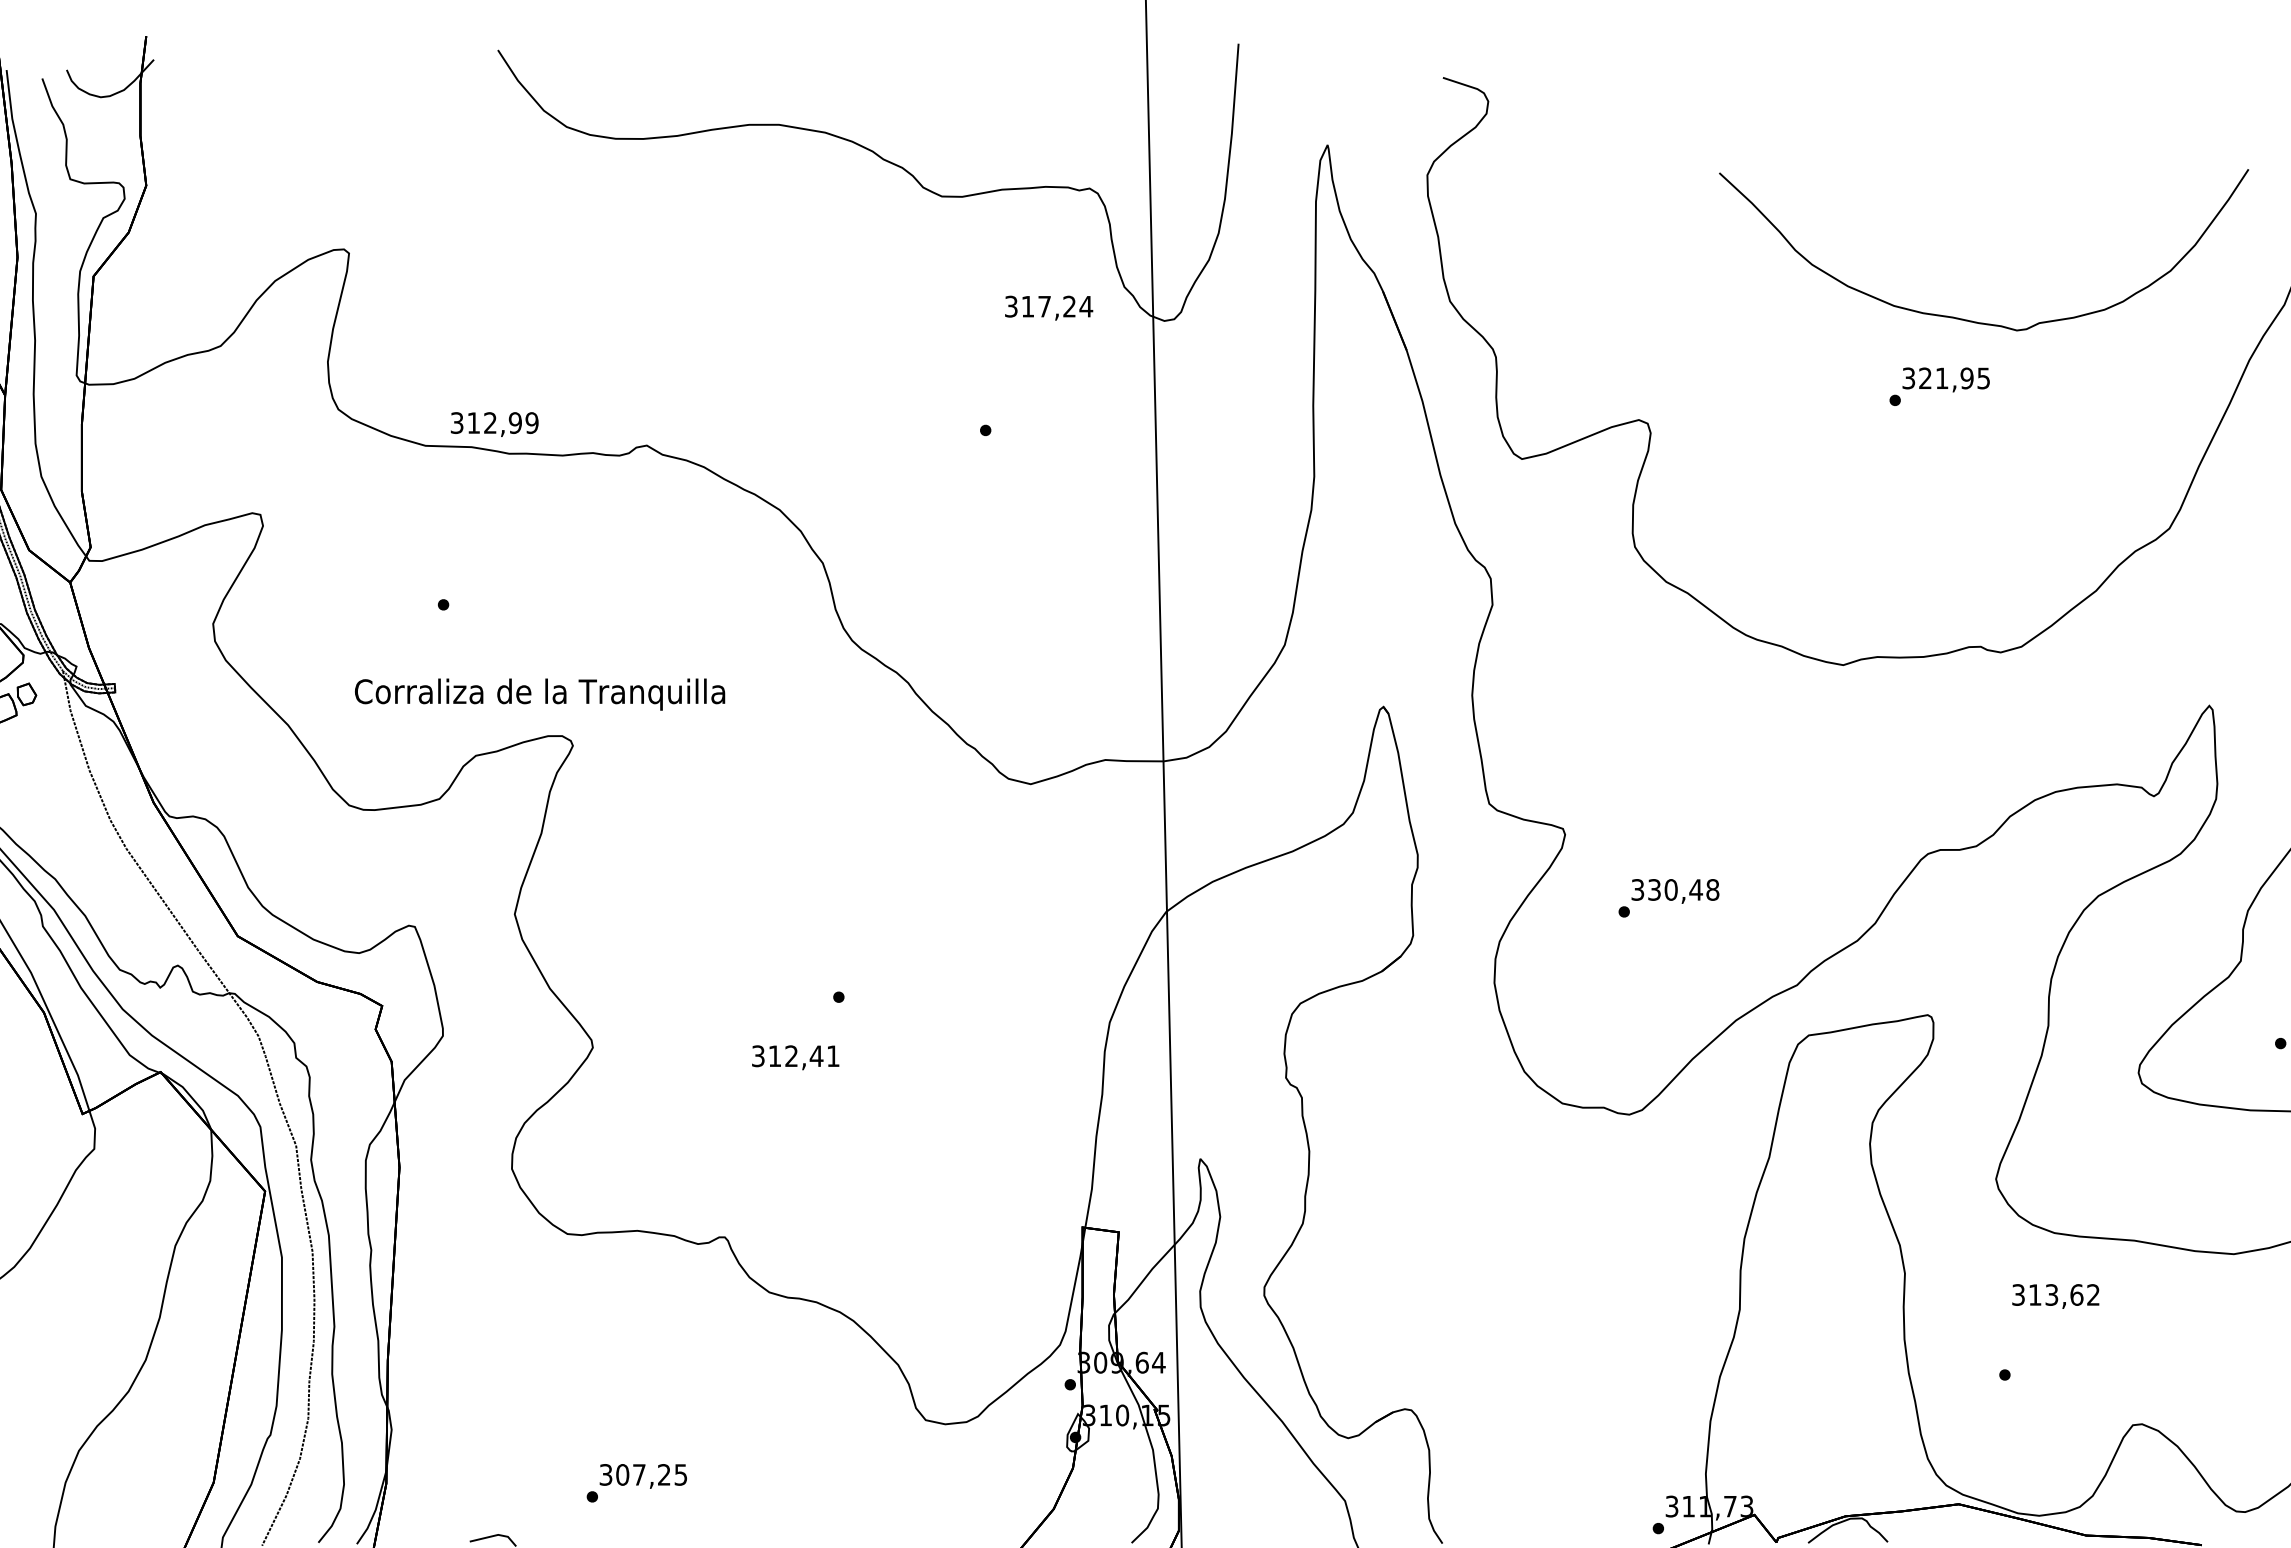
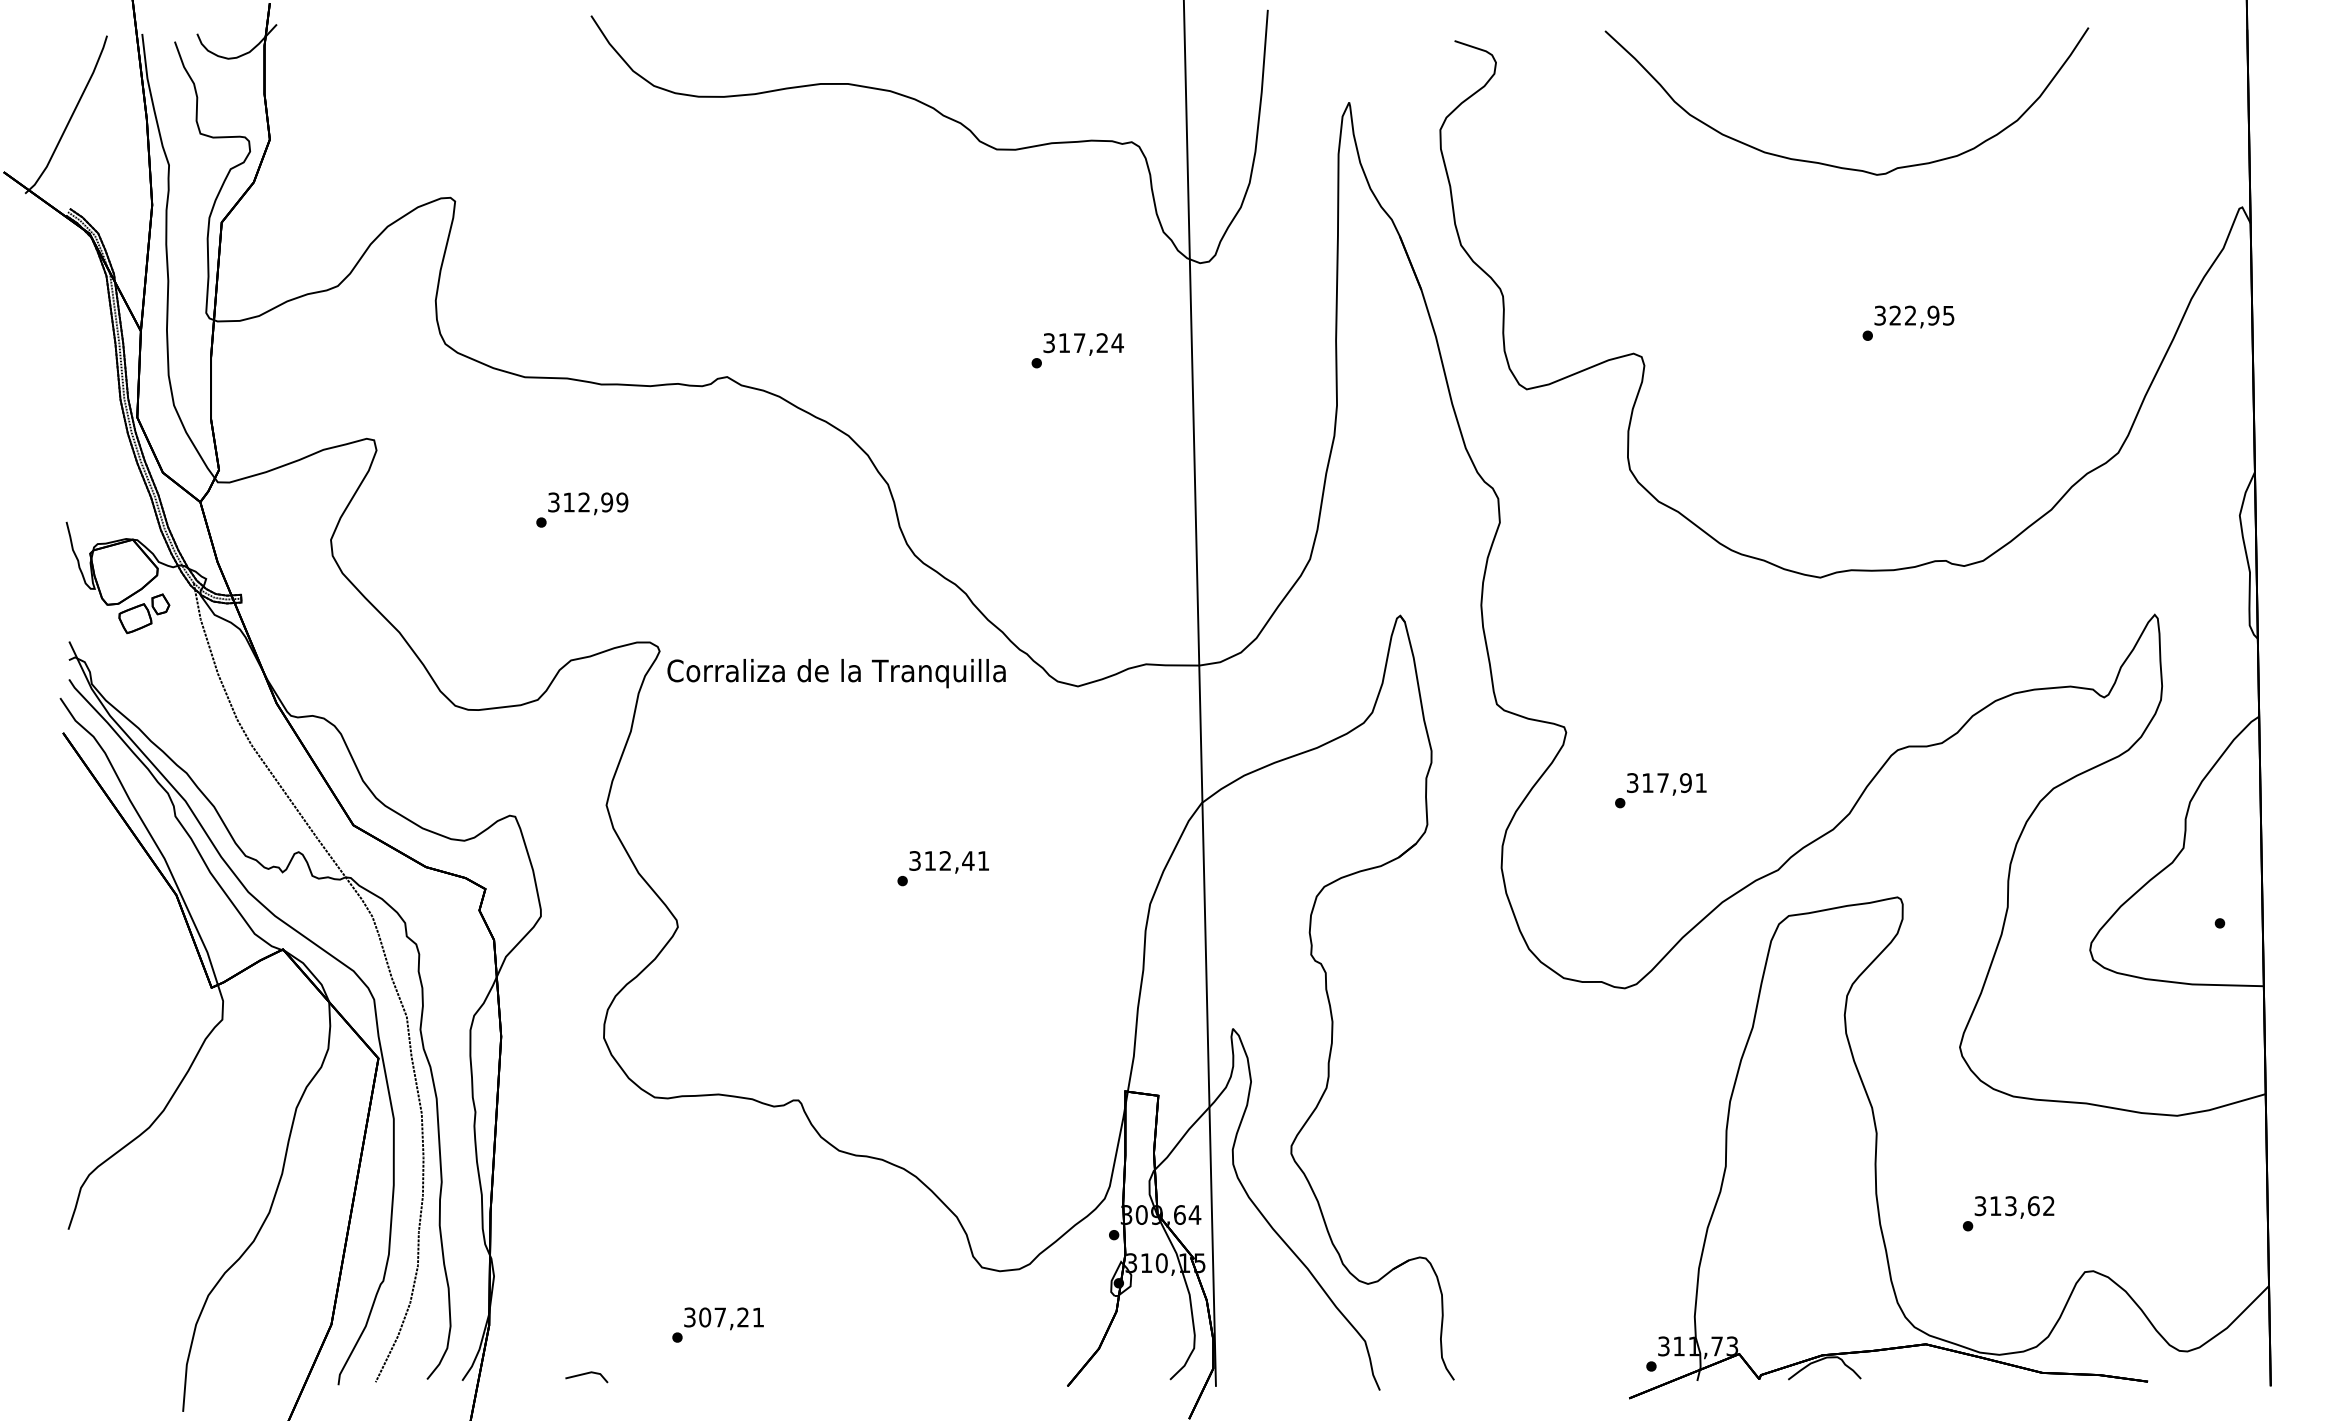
text: (1048, 308) -> (1083, 344), moved
part: (1971, 320) -> (1835, 165), moved
text: (1941, 378) -> (1910, 315), 321,95 -> 322,95
text: (495, 424) -> (588, 503), moved
text: (539, 694) -> (836, 673), moved
text: (1683, 890) -> (1674, 783), 330,48 -> 317,91
text: (794, 1057) -> (948, 862), moved
text: (2055, 1296) -> (2014, 1207), moved
text: (679, 1474) -> (757, 1317), 307,25 -> 307,21

